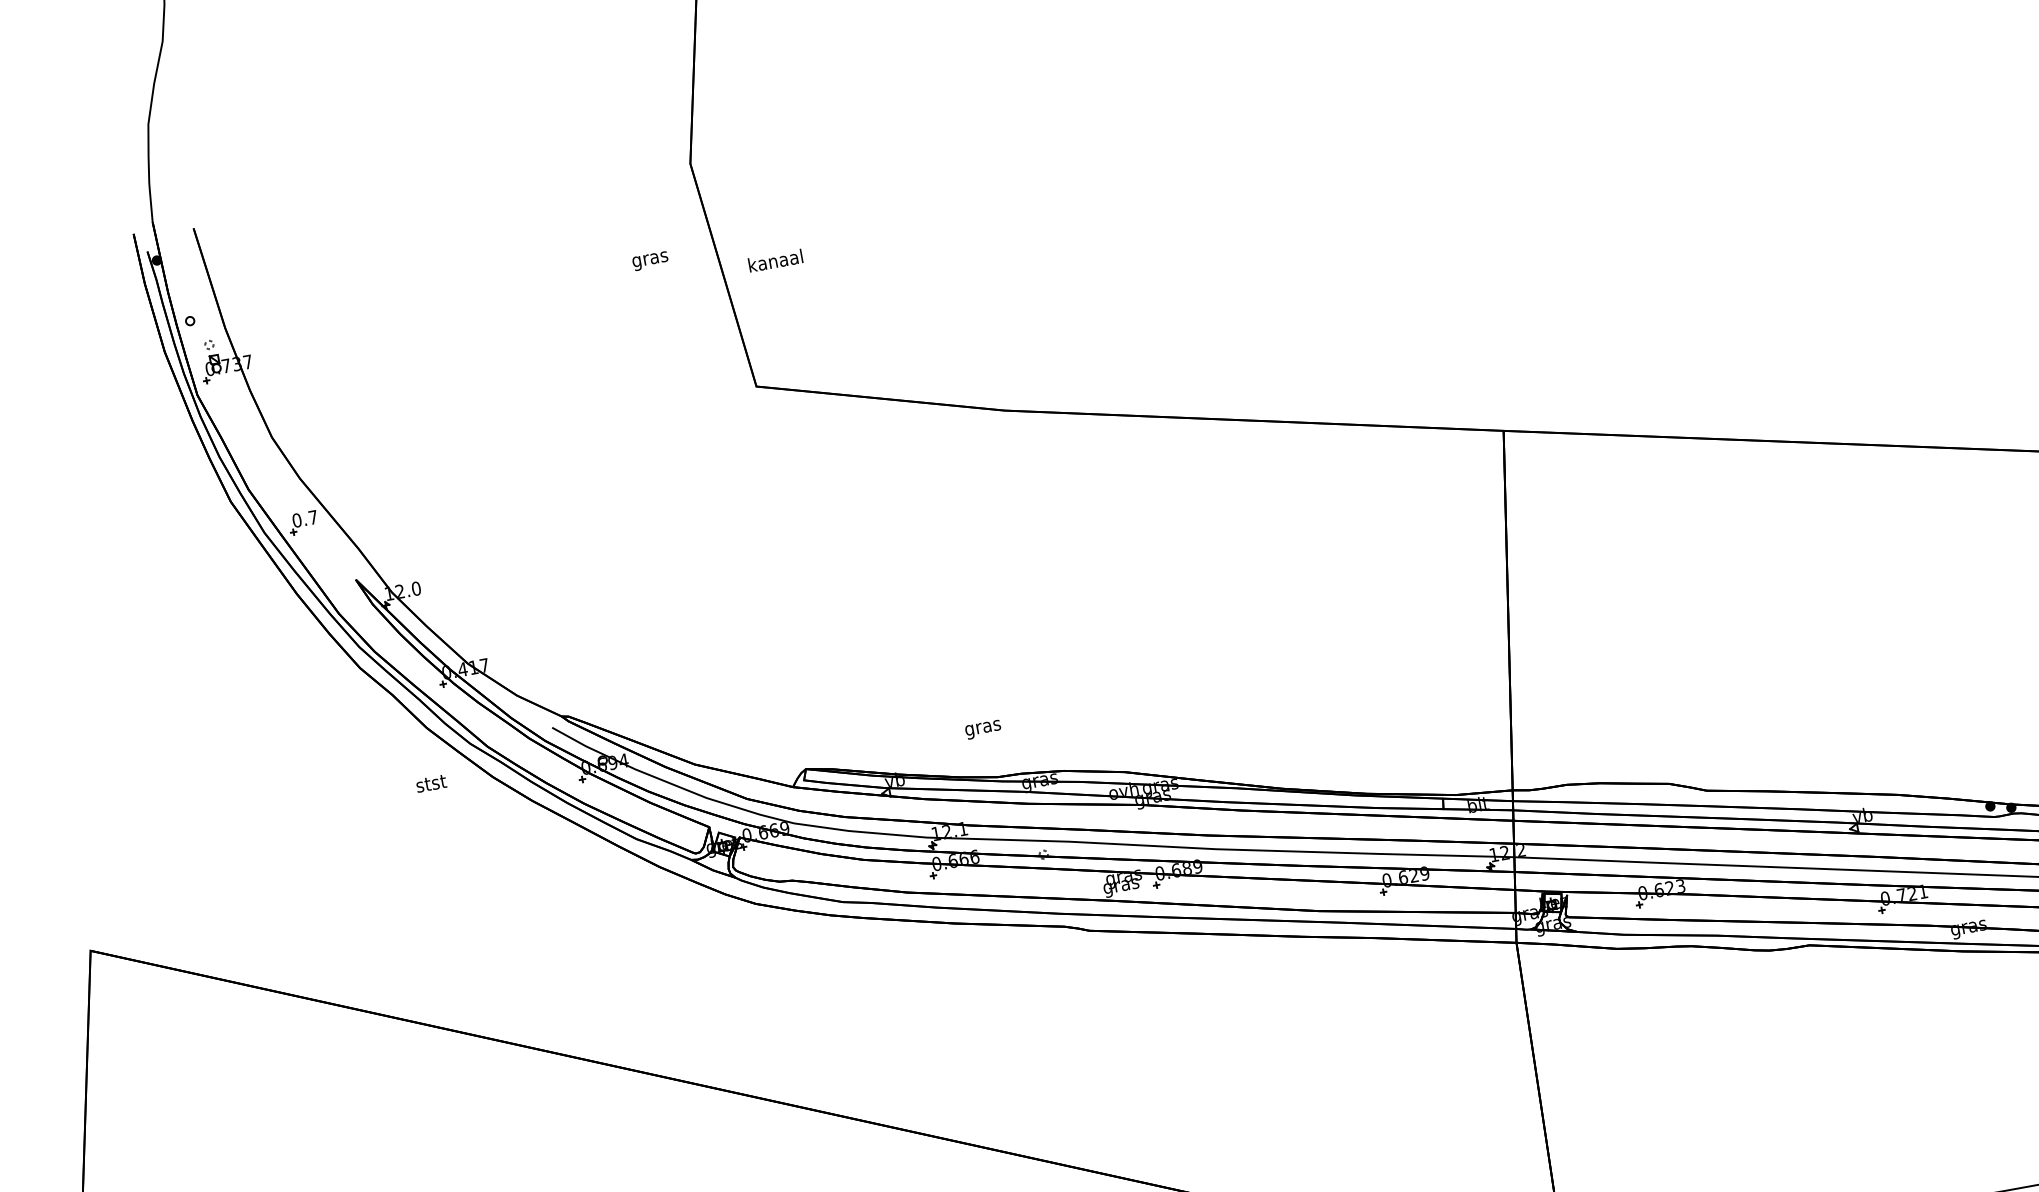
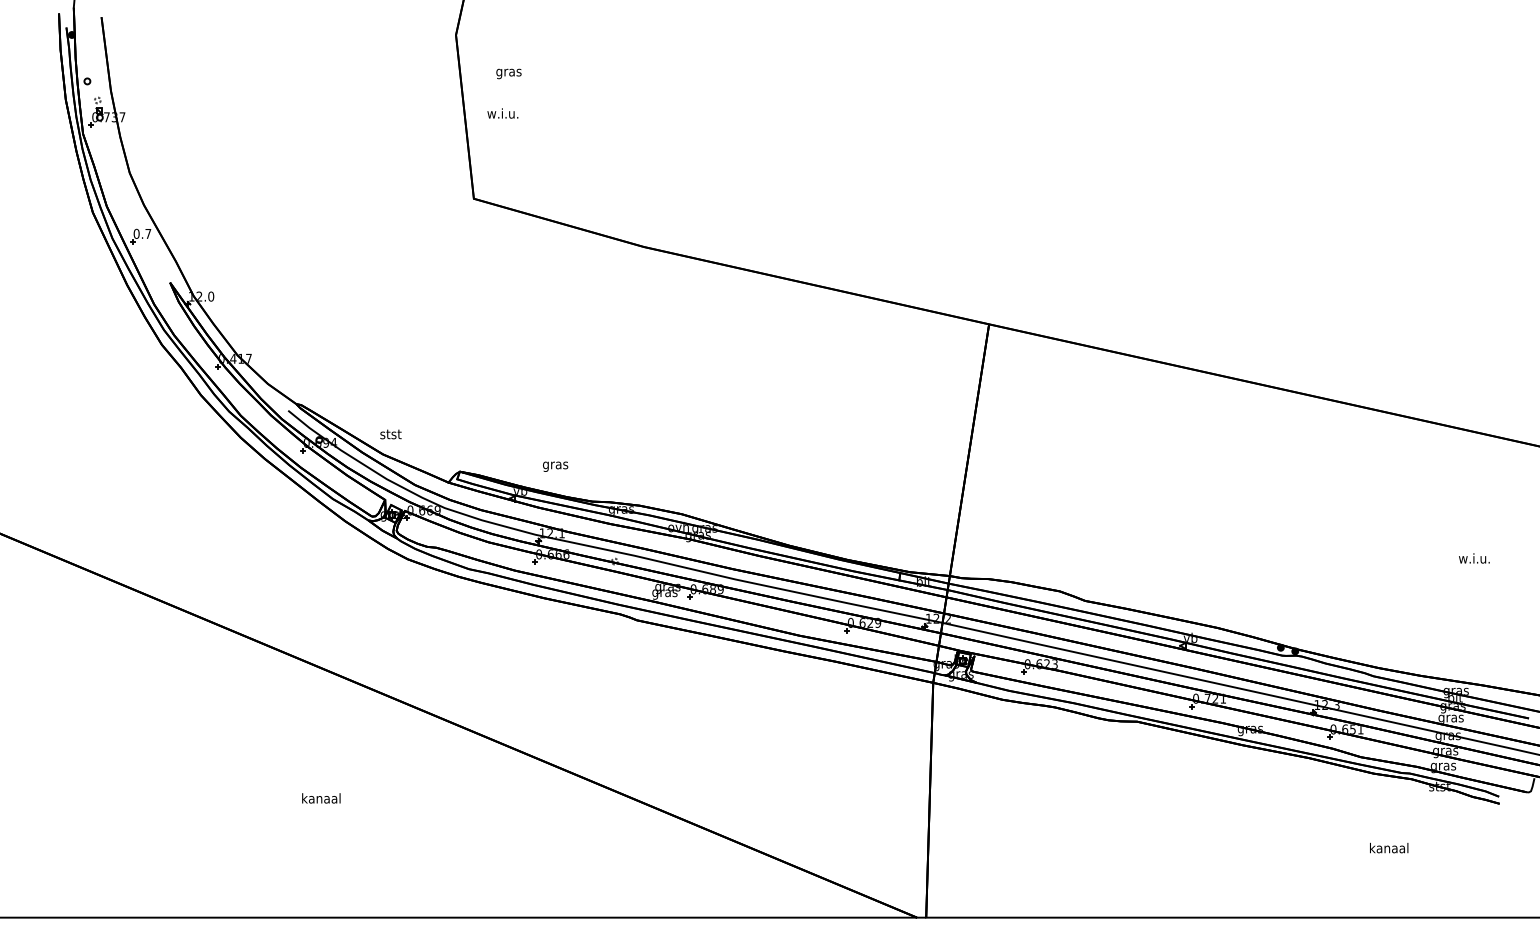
text: (649, 260) -> (508, 73), moved
text: (776, 260) -> (503, 113), kanaal -> w.i.u.
text: (983, 729) -> (555, 466), moved
text: (430, 783) -> (390, 434), moved

